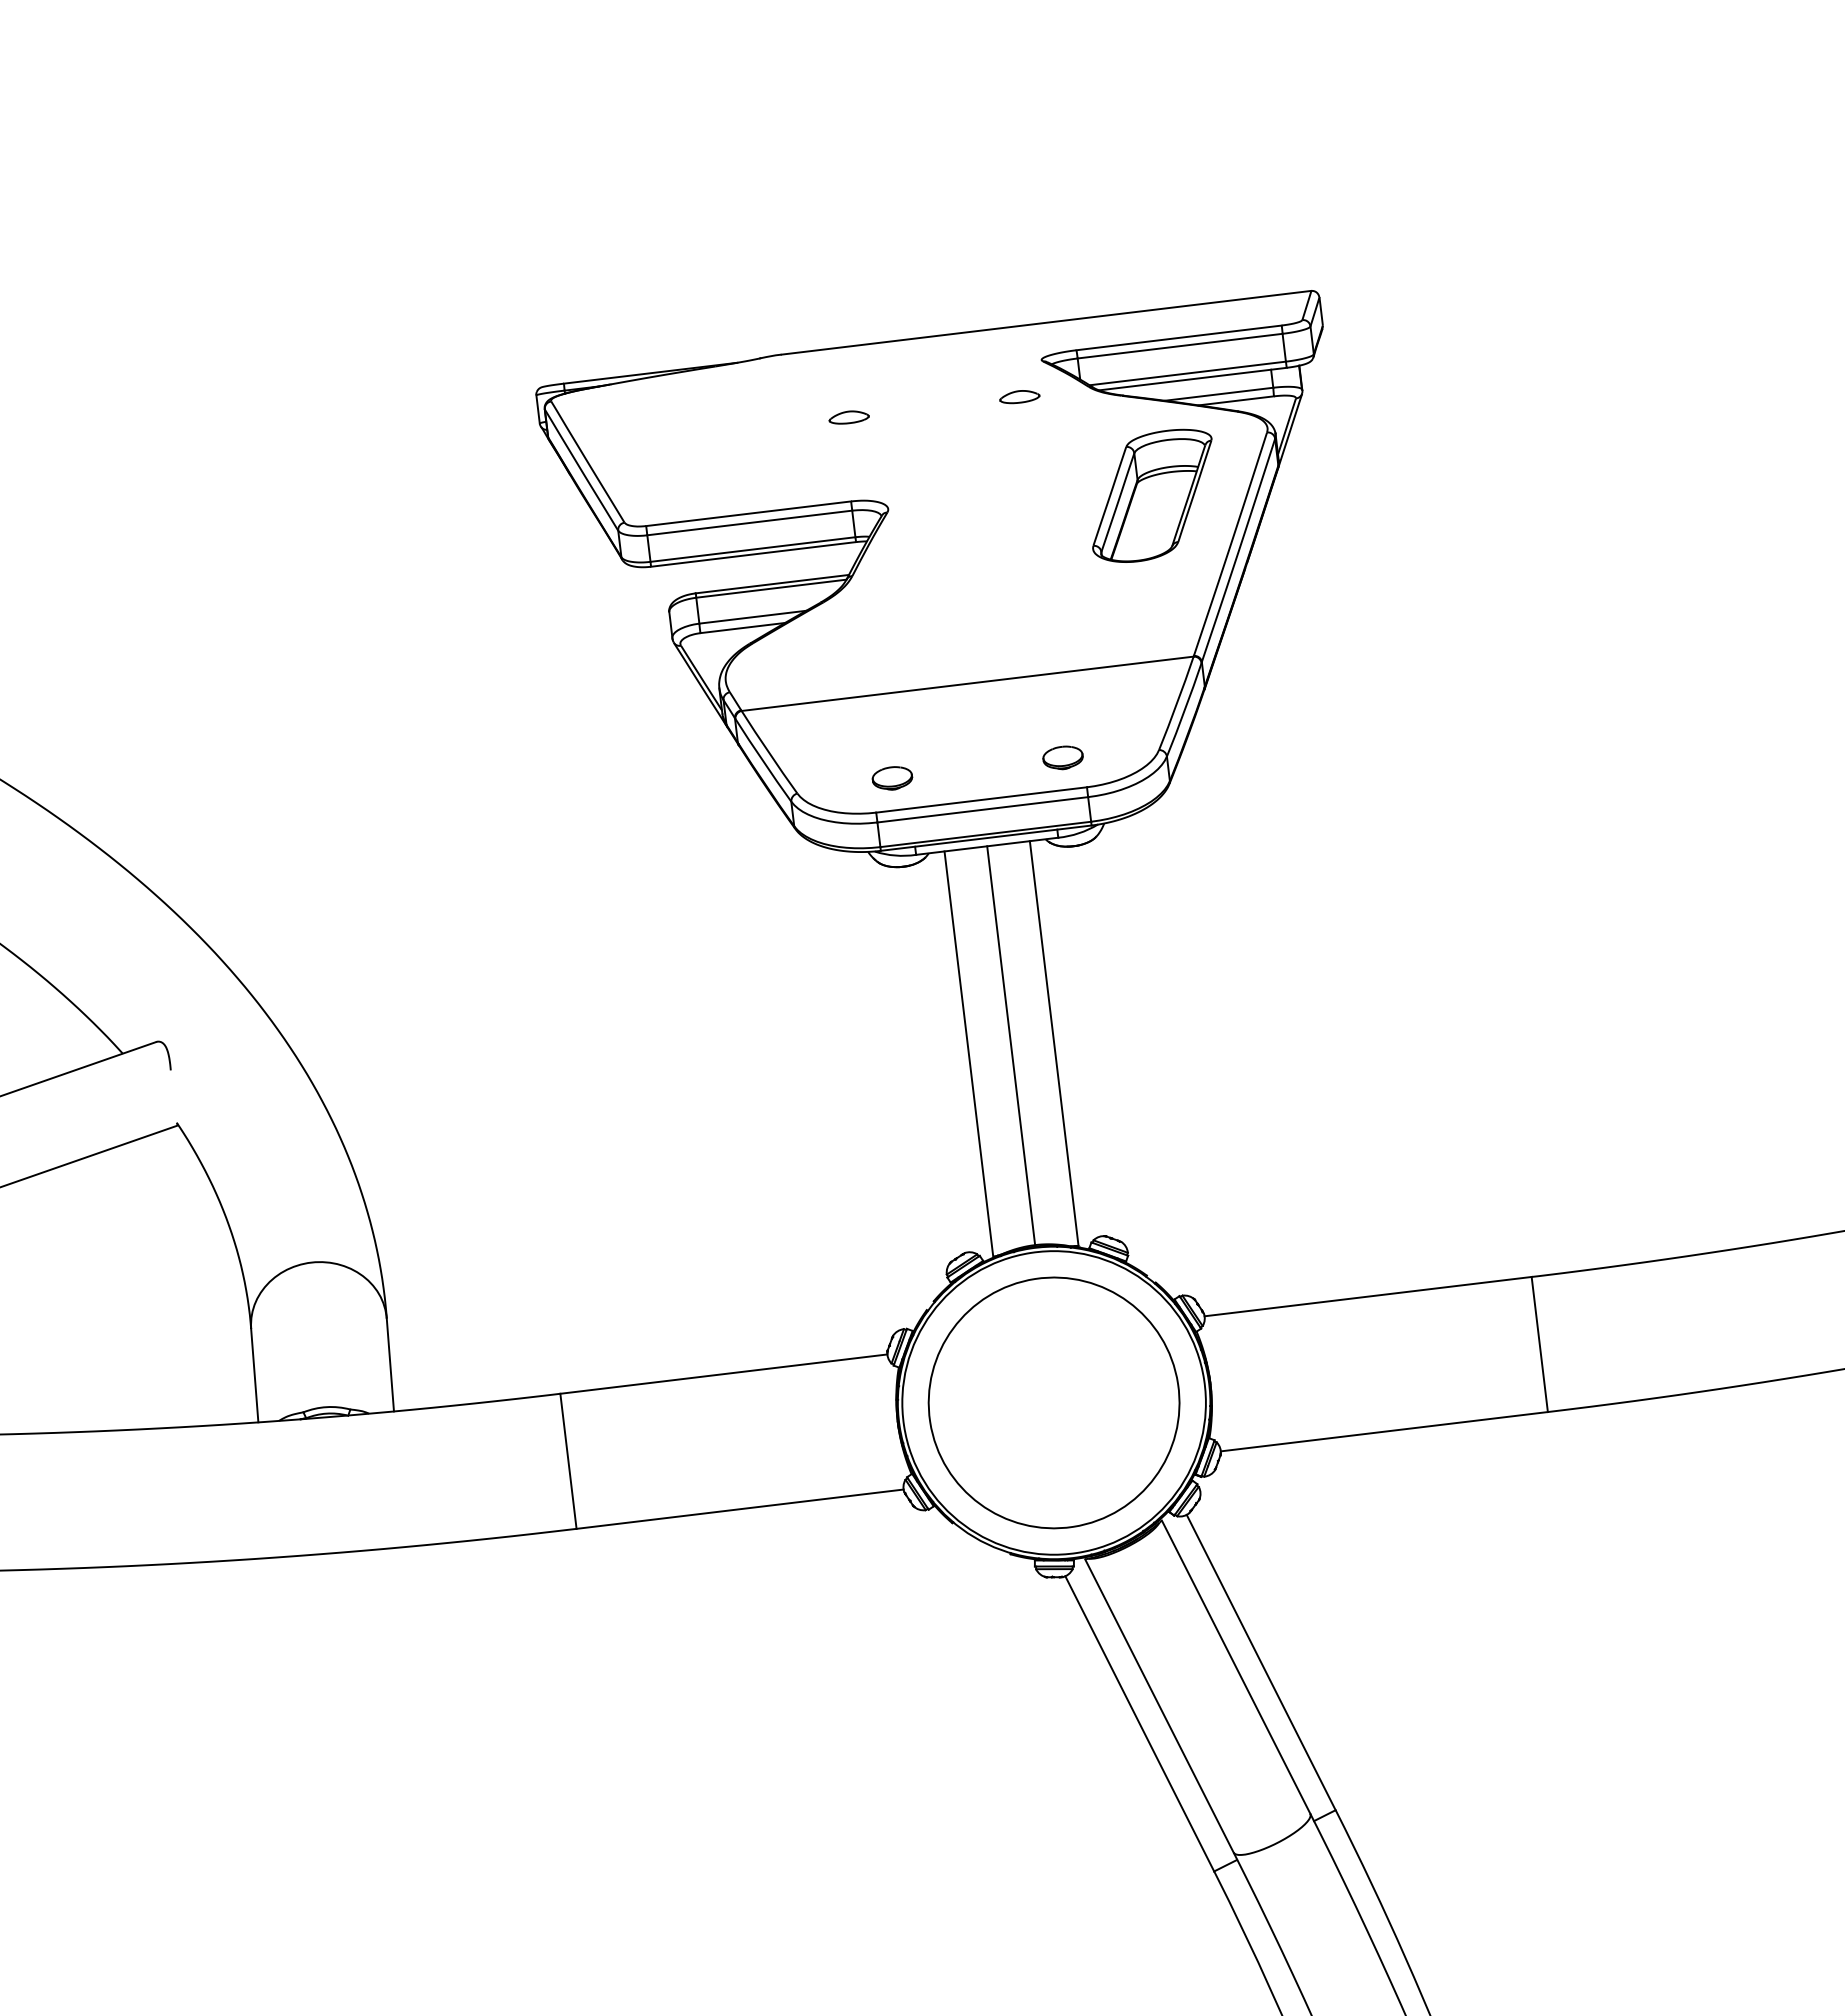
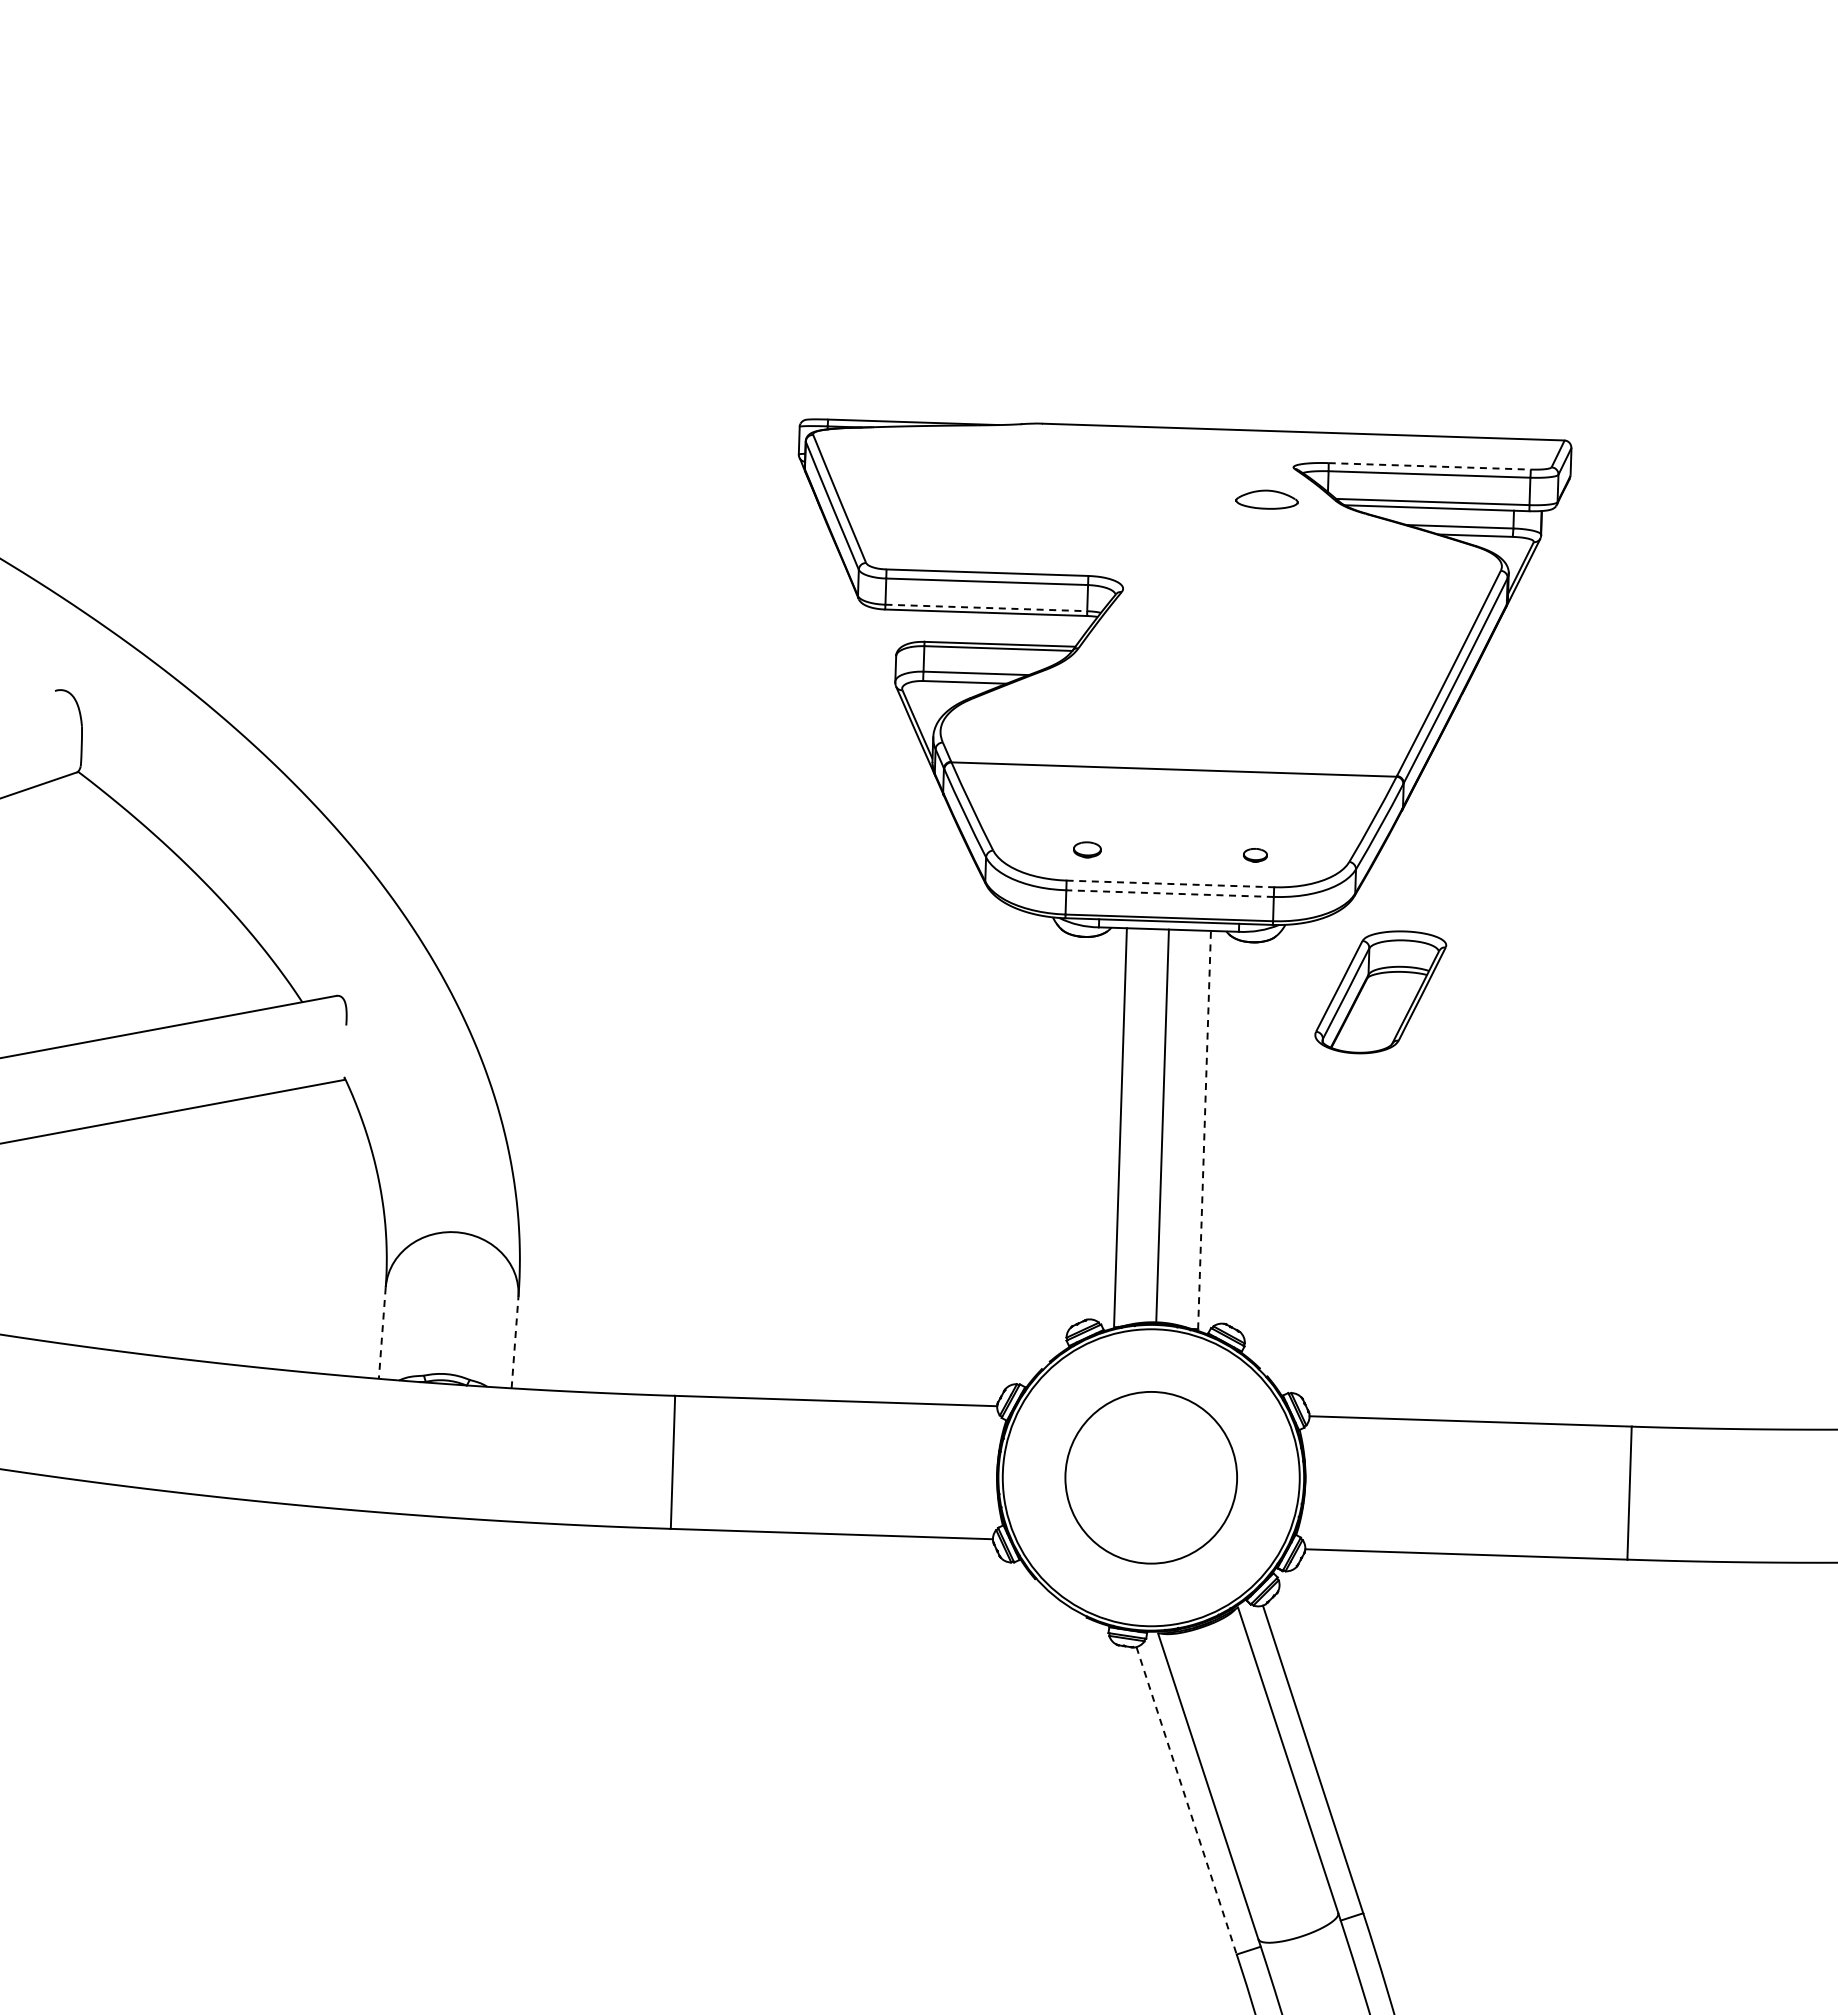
line: (1179, 337) -> (1430, 466), solid -> dashed
part: (1019, 396) -> (1266, 499), size x1.6
part: (848, 416) -> (1098, 493), removed
part: (1152, 496) -> (1380, 992), moved
line: (753, 549) -> (986, 607), solid -> dashed
part: (1063, 758) -> (1255, 855), size x0.6
part: (892, 777) -> (1087, 849), size x0.7
line: (981, 799) -> (1170, 883), solid -> dashed
line: (983, 809) -> (1170, 893), solid -> dashed
line: (1054, 1042) -> (1204, 1129), solid -> dashed
line: (390, 1364) -> (515, 1342), solid -> dashed
line: (255, 1376) -> (382, 1333), solid -> dashed
circle: (1053, 1402) -> (1150, 1477), size x0.7
line: (1139, 1723) -> (1186, 1800), solid -> dashed

